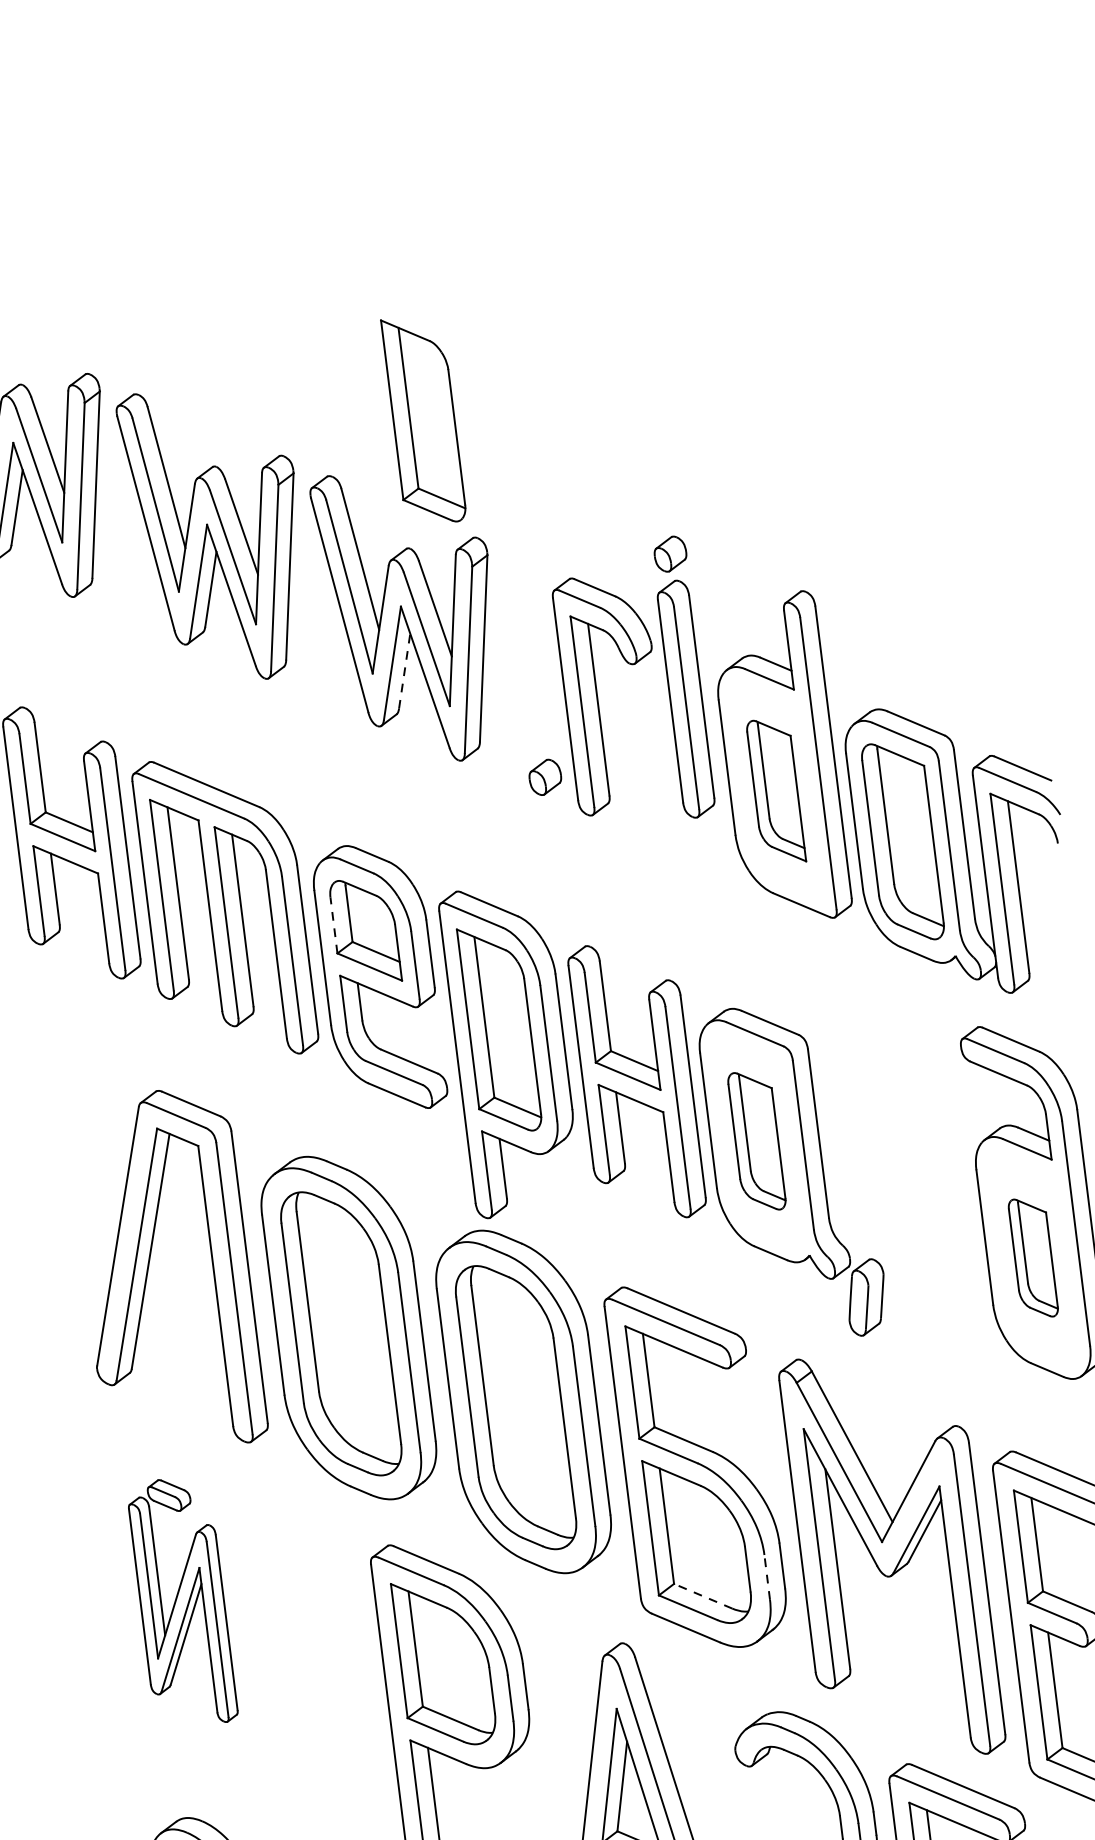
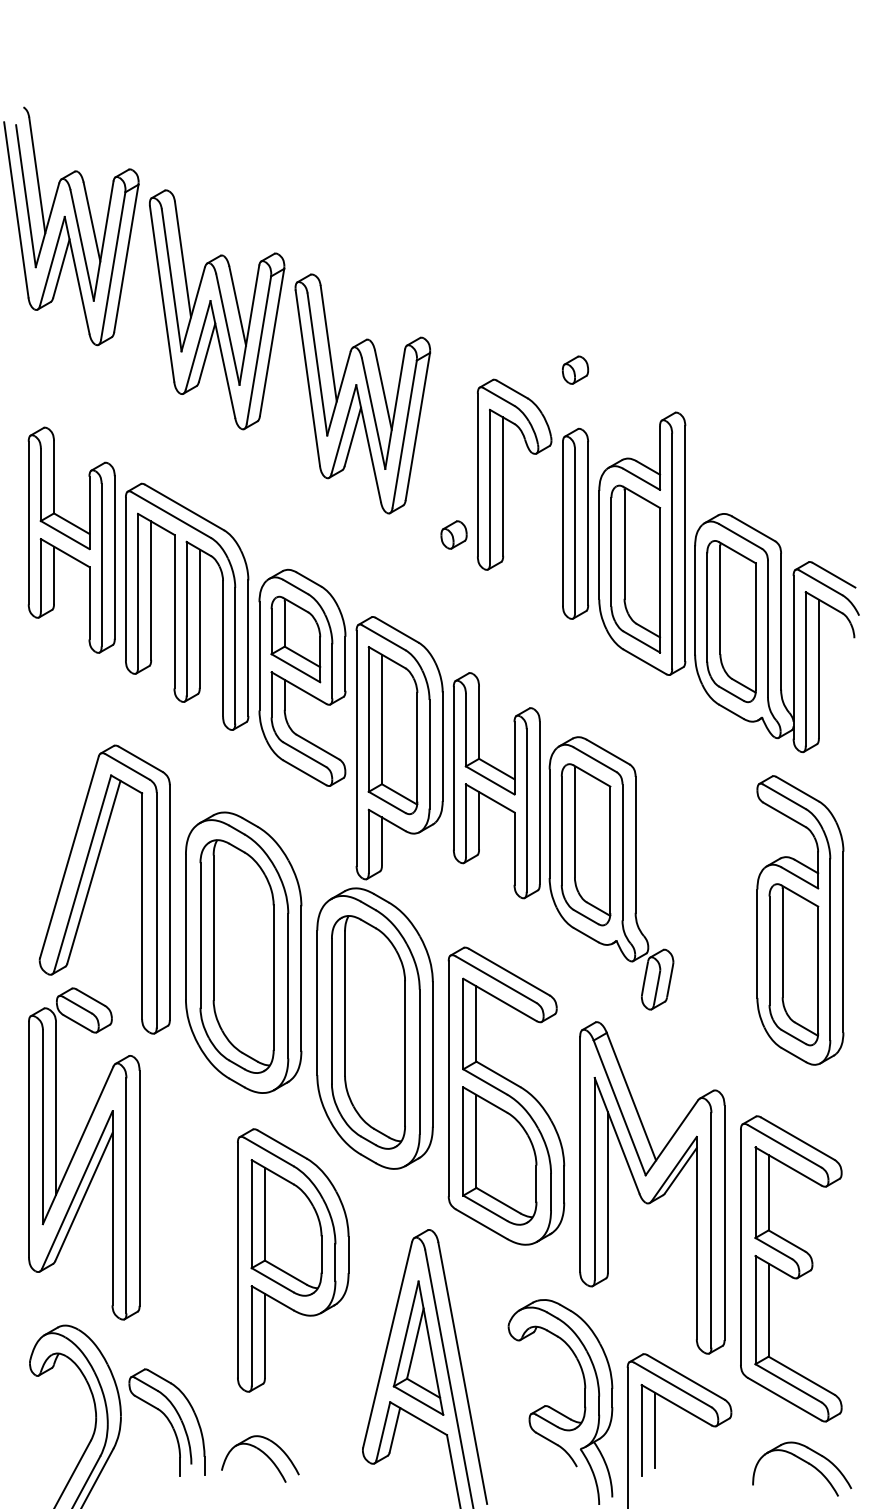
part: (423, 420) -> (392, 239), removed
line: (405, 670) -> (353, 436), dashed -> solid
part: (686, 698) -> (575, 523), moved
part: (775, 790) -> (635, 568), size x1.43
line: (333, 925) -> (271, 631), dashed -> solid
part: (756, 1140) -> (585, 844), size x1.43
part: (1032, 1257) -> (793, 964), size x1.67
line: (767, 1576) -> (551, 1191), dashed -> solid
line: (702, 1596) -> (497, 1200), dashed -> solid
part: (182, 1601) -> (84, 1153), size x1.67

